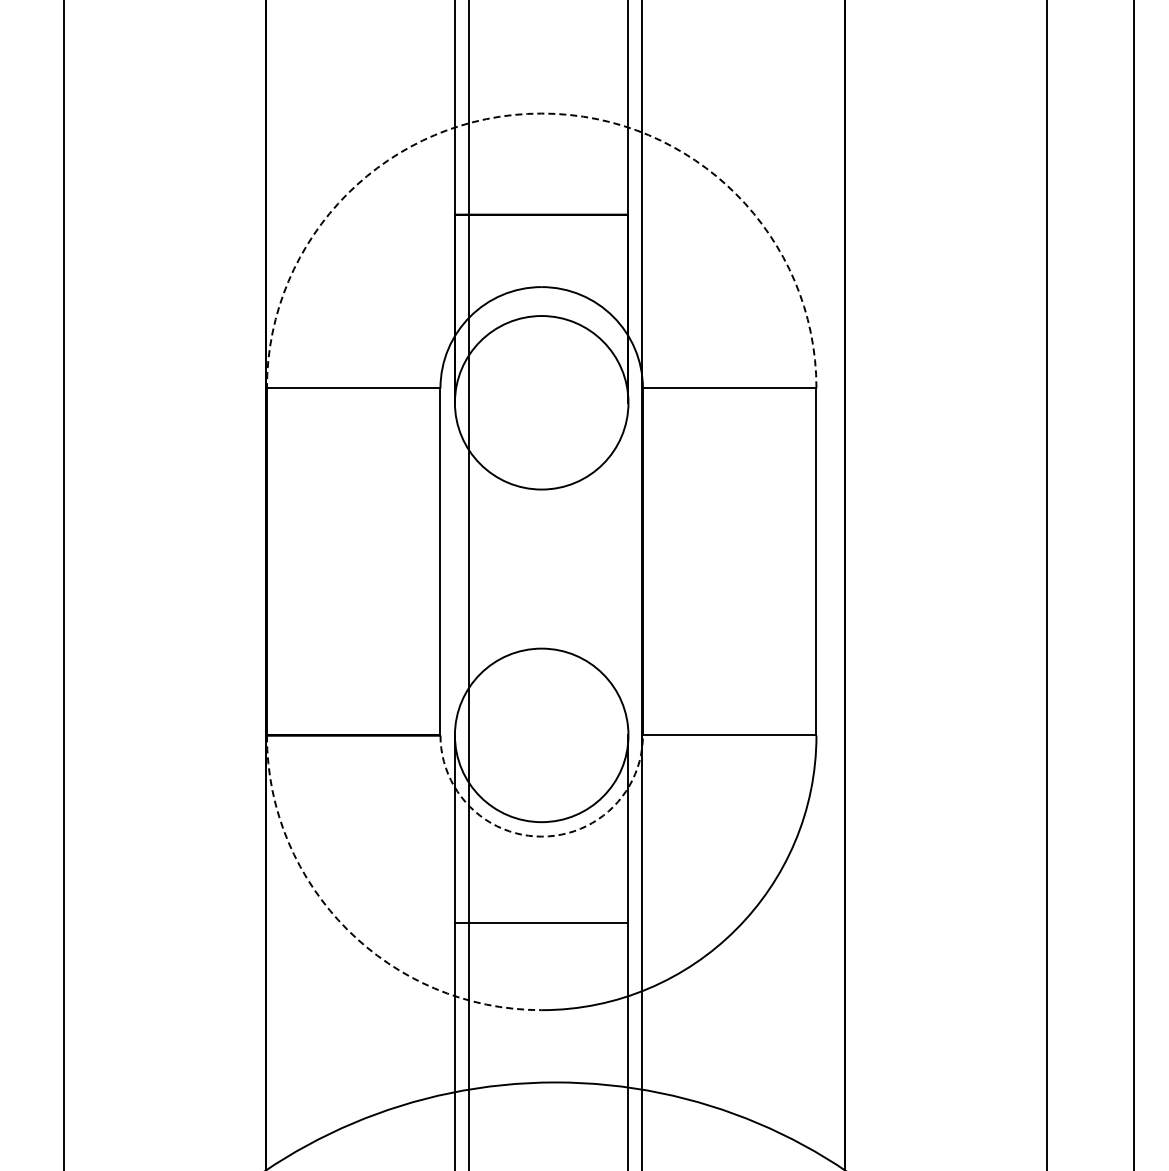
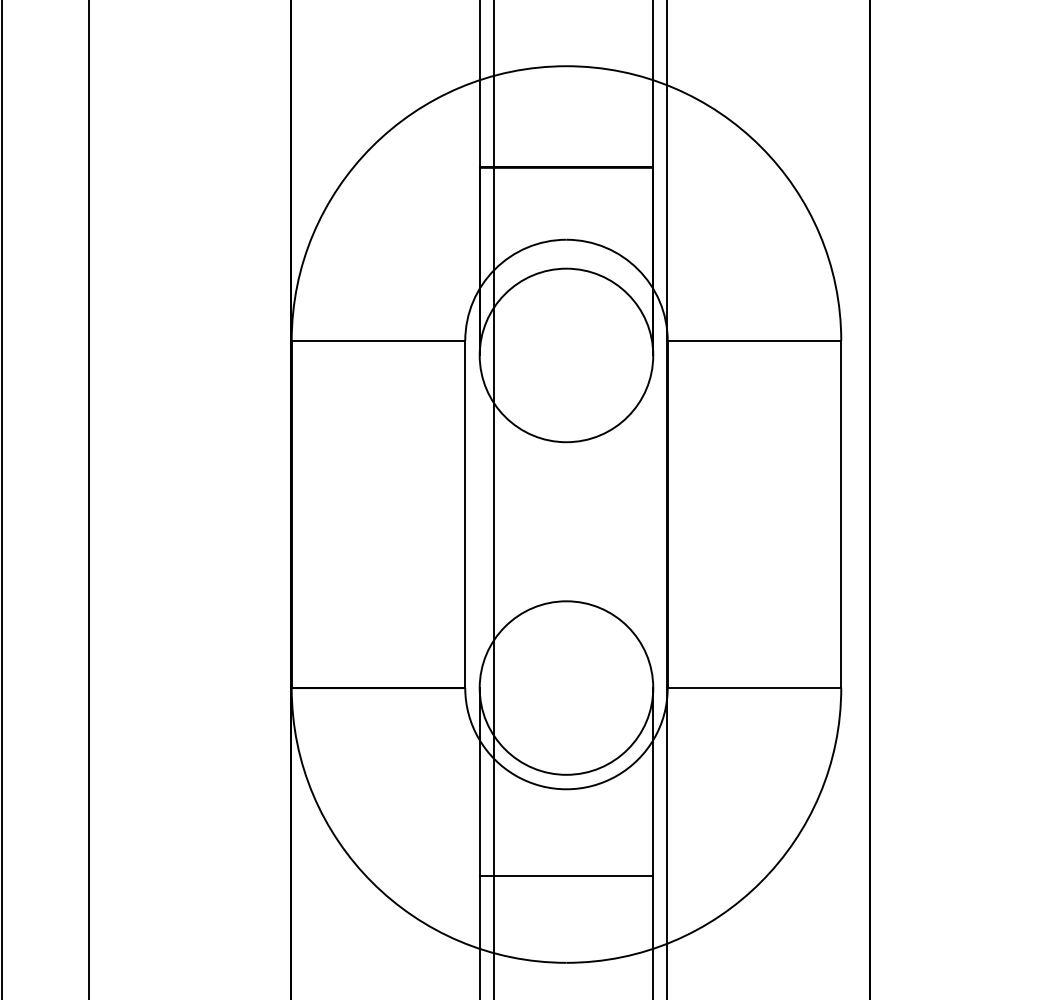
arc: (541, 113) -> (566, 66), dashed -> solid
arc: (541, 836) -> (566, 789), dashed -> solid
arc: (347, 929) -> (372, 882), dashed -> solid

